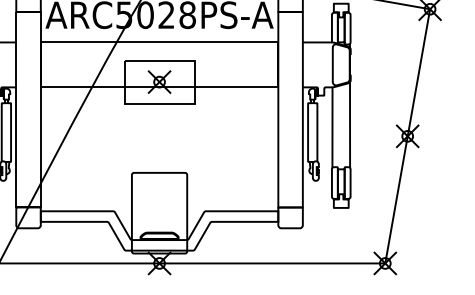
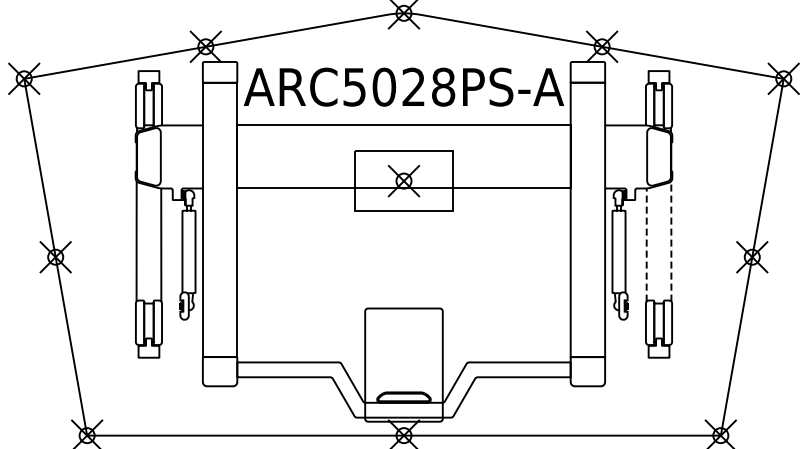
line: (350, 124) -> (671, 240), solid -> dashed
line: (332, 127) -> (646, 245), solid -> dashed

